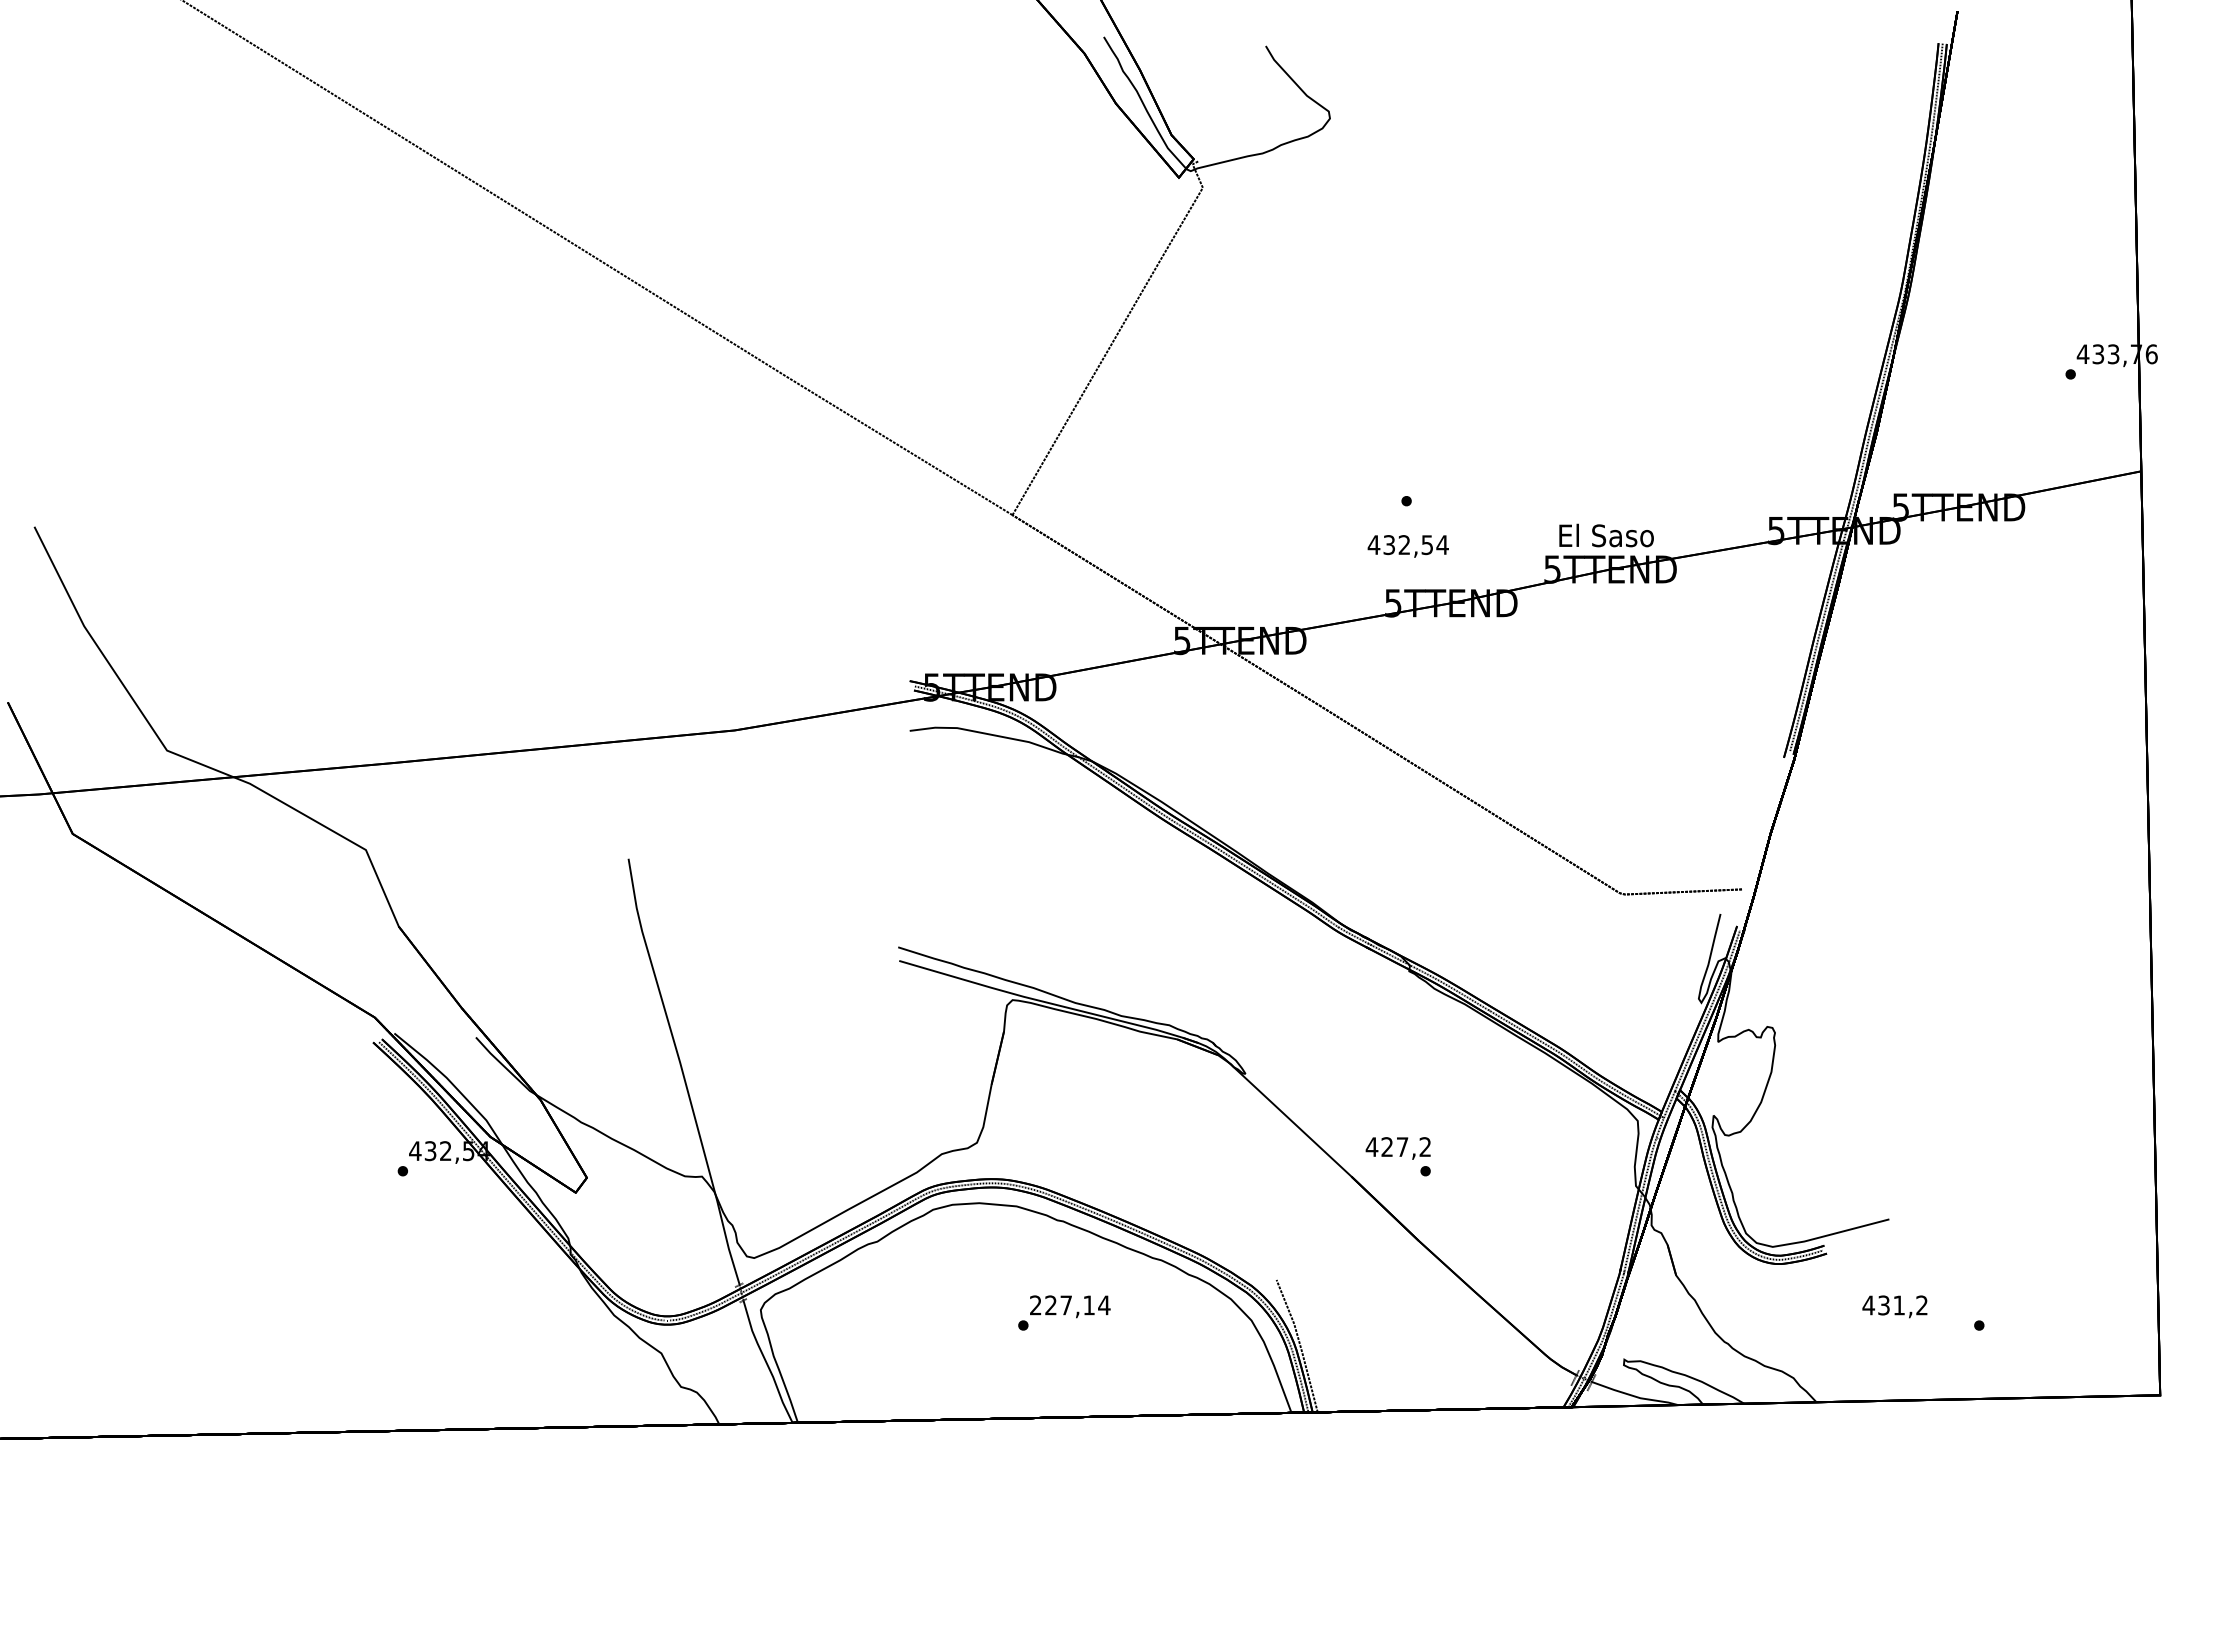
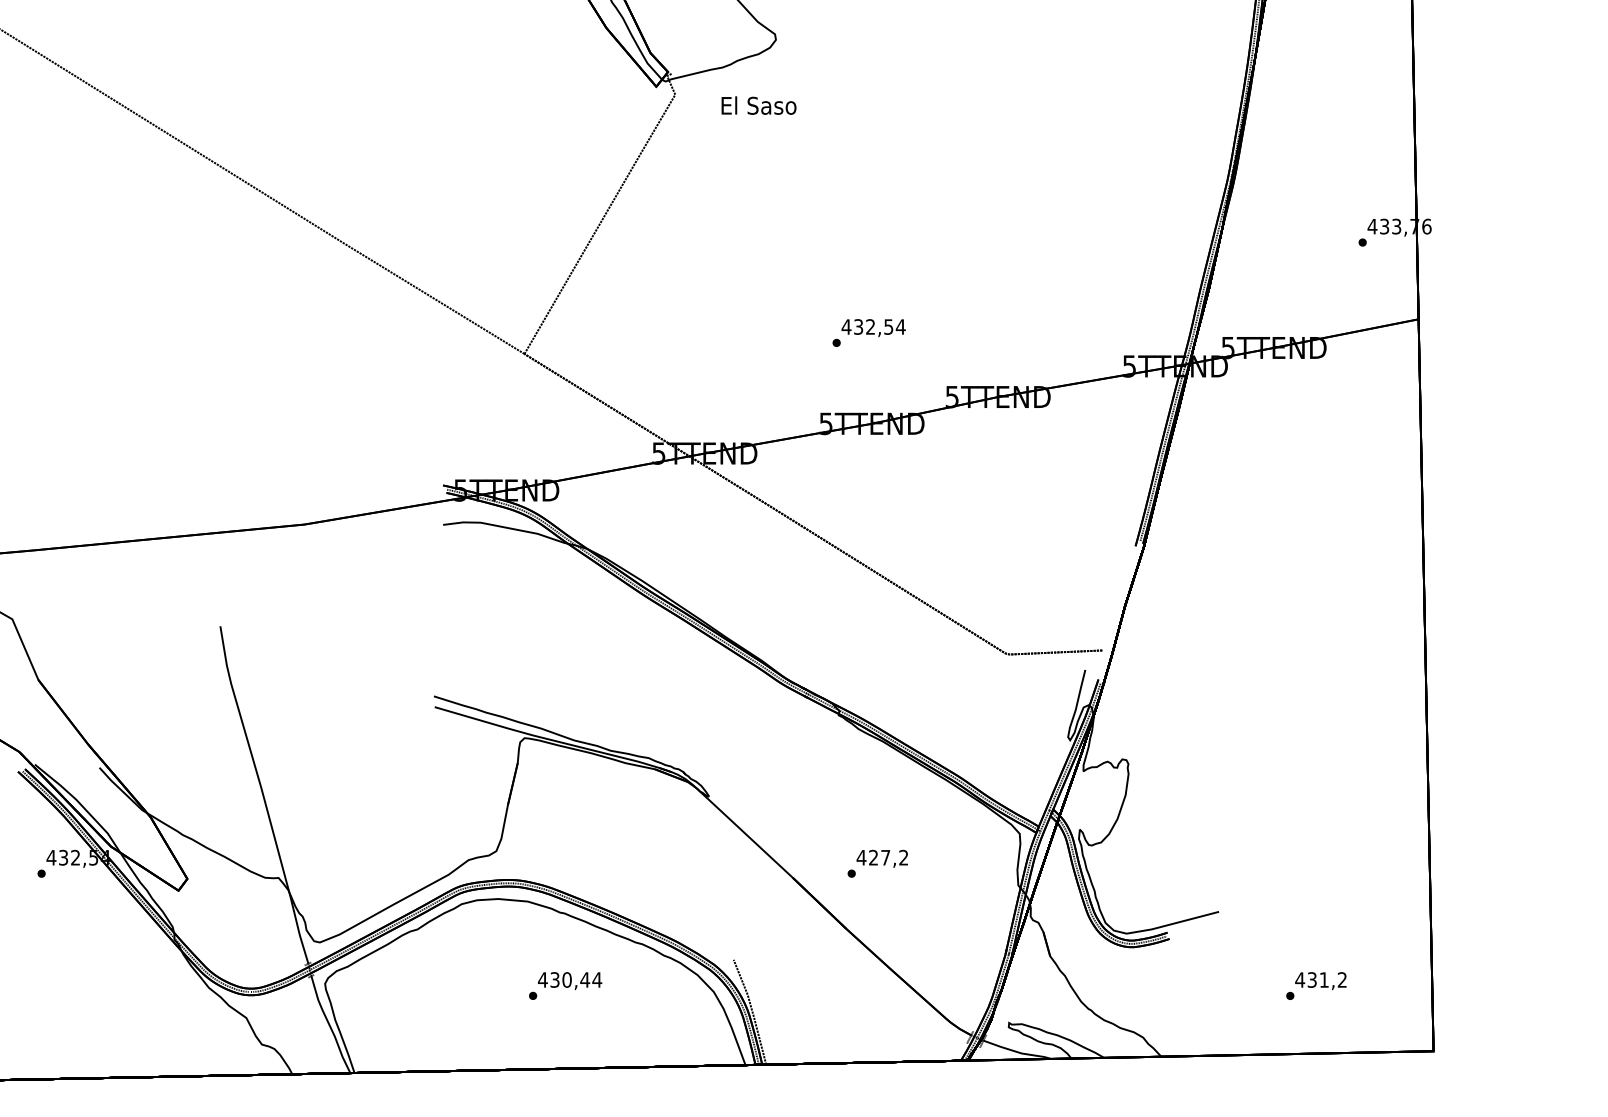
text: (1606, 535) -> (758, 105), moved
text: (1407, 546) -> (873, 328), moved
text: (1397, 1148) -> (881, 858), moved
text: (1062, 1305) -> (564, 980), 227,14 -> 430,44
text: (1894, 1306) -> (1320, 980), moved

